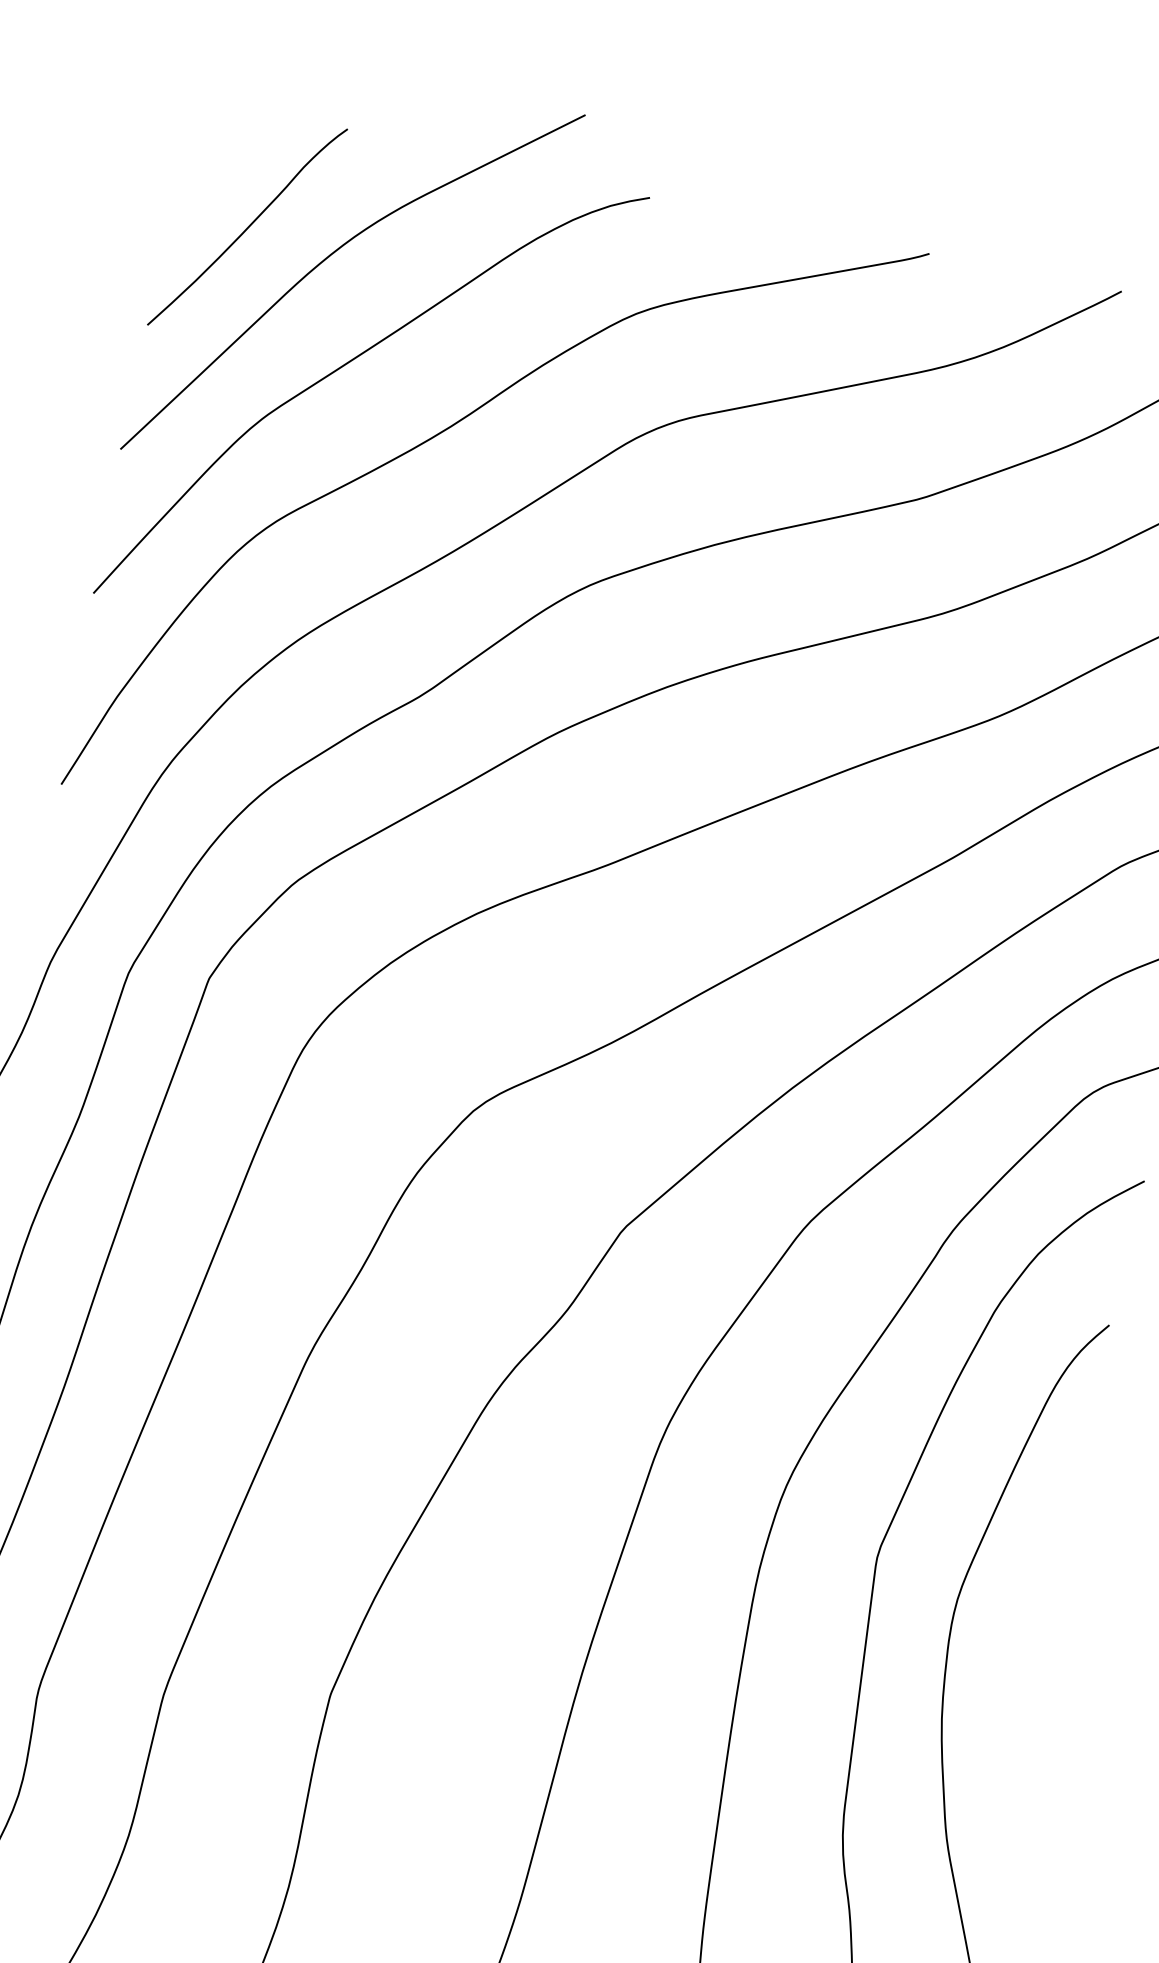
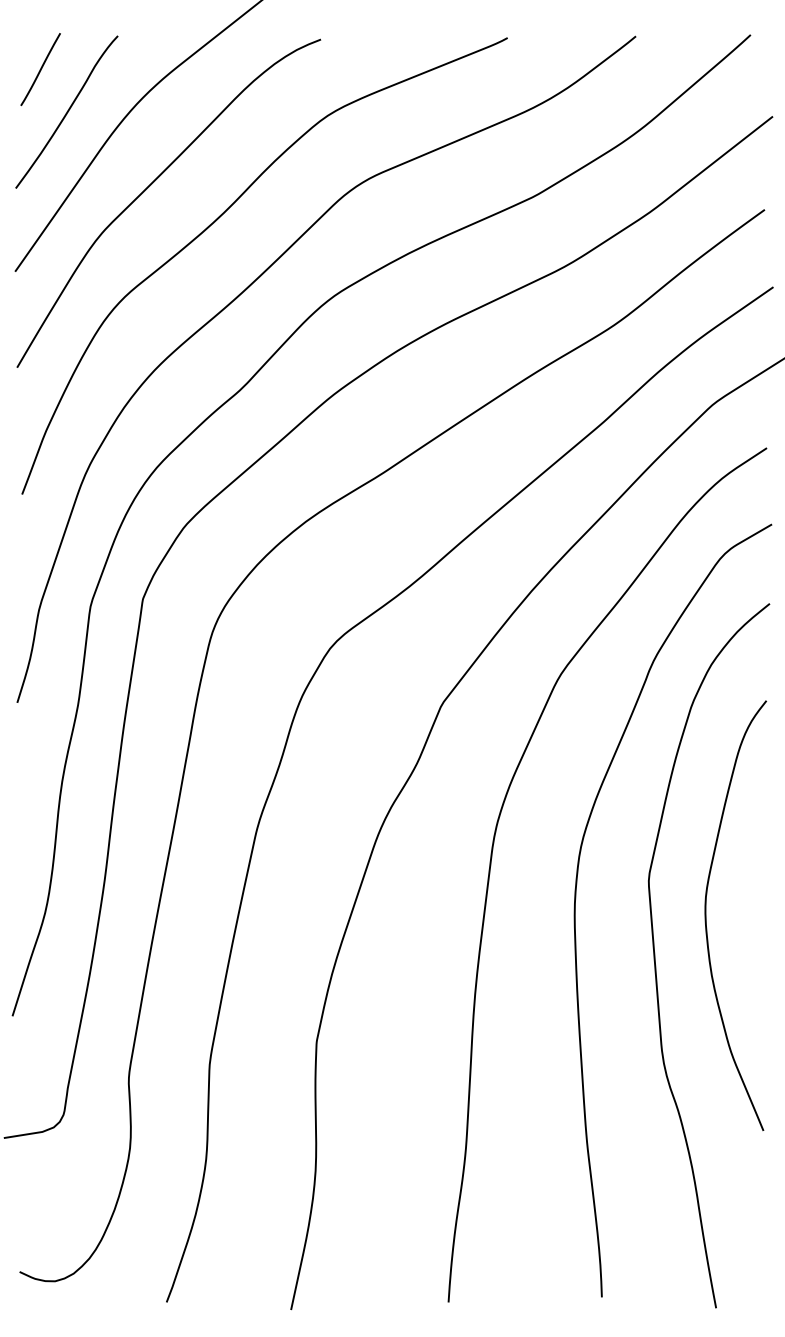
line: (221, 155) -> (40, 69), added

